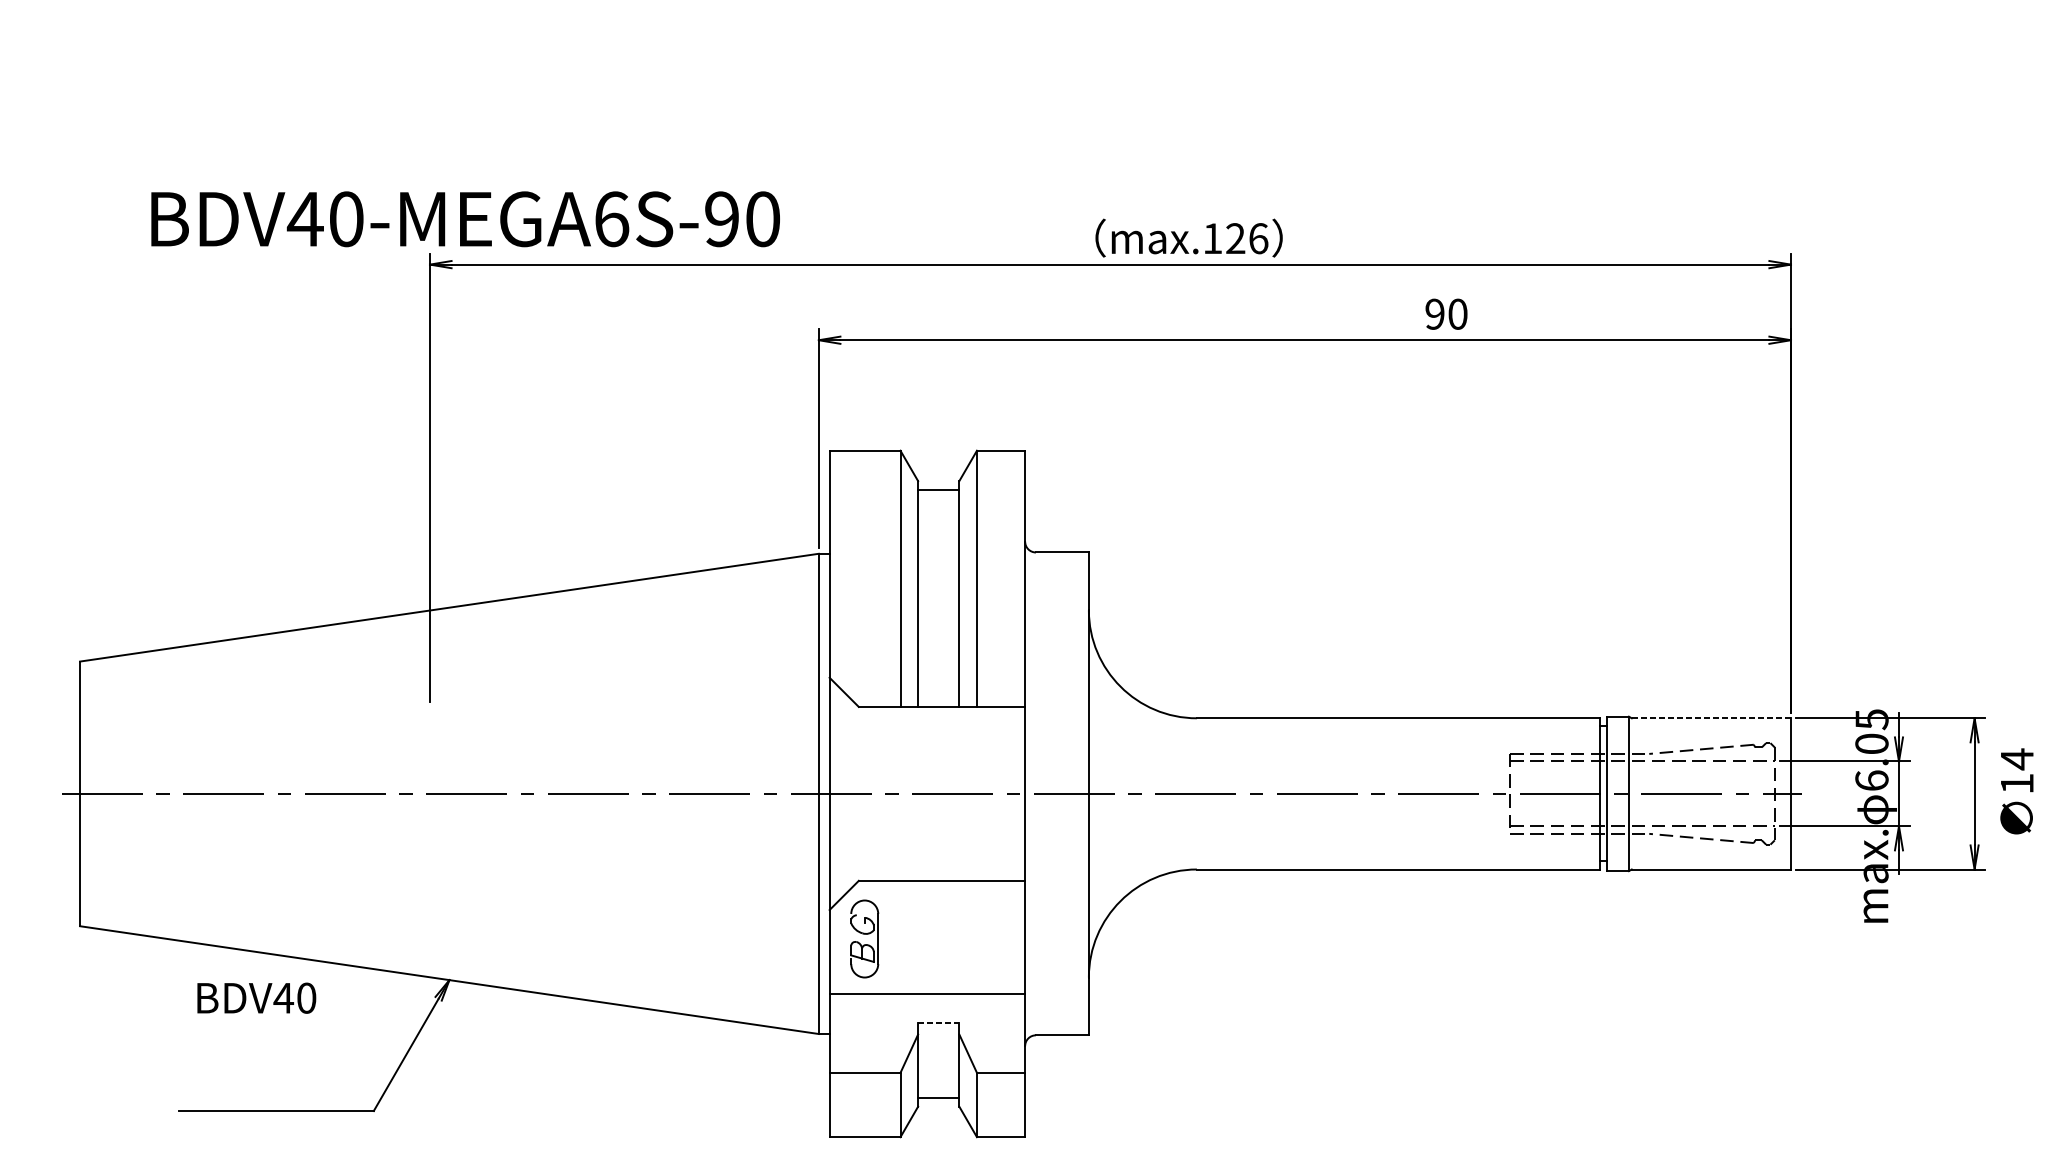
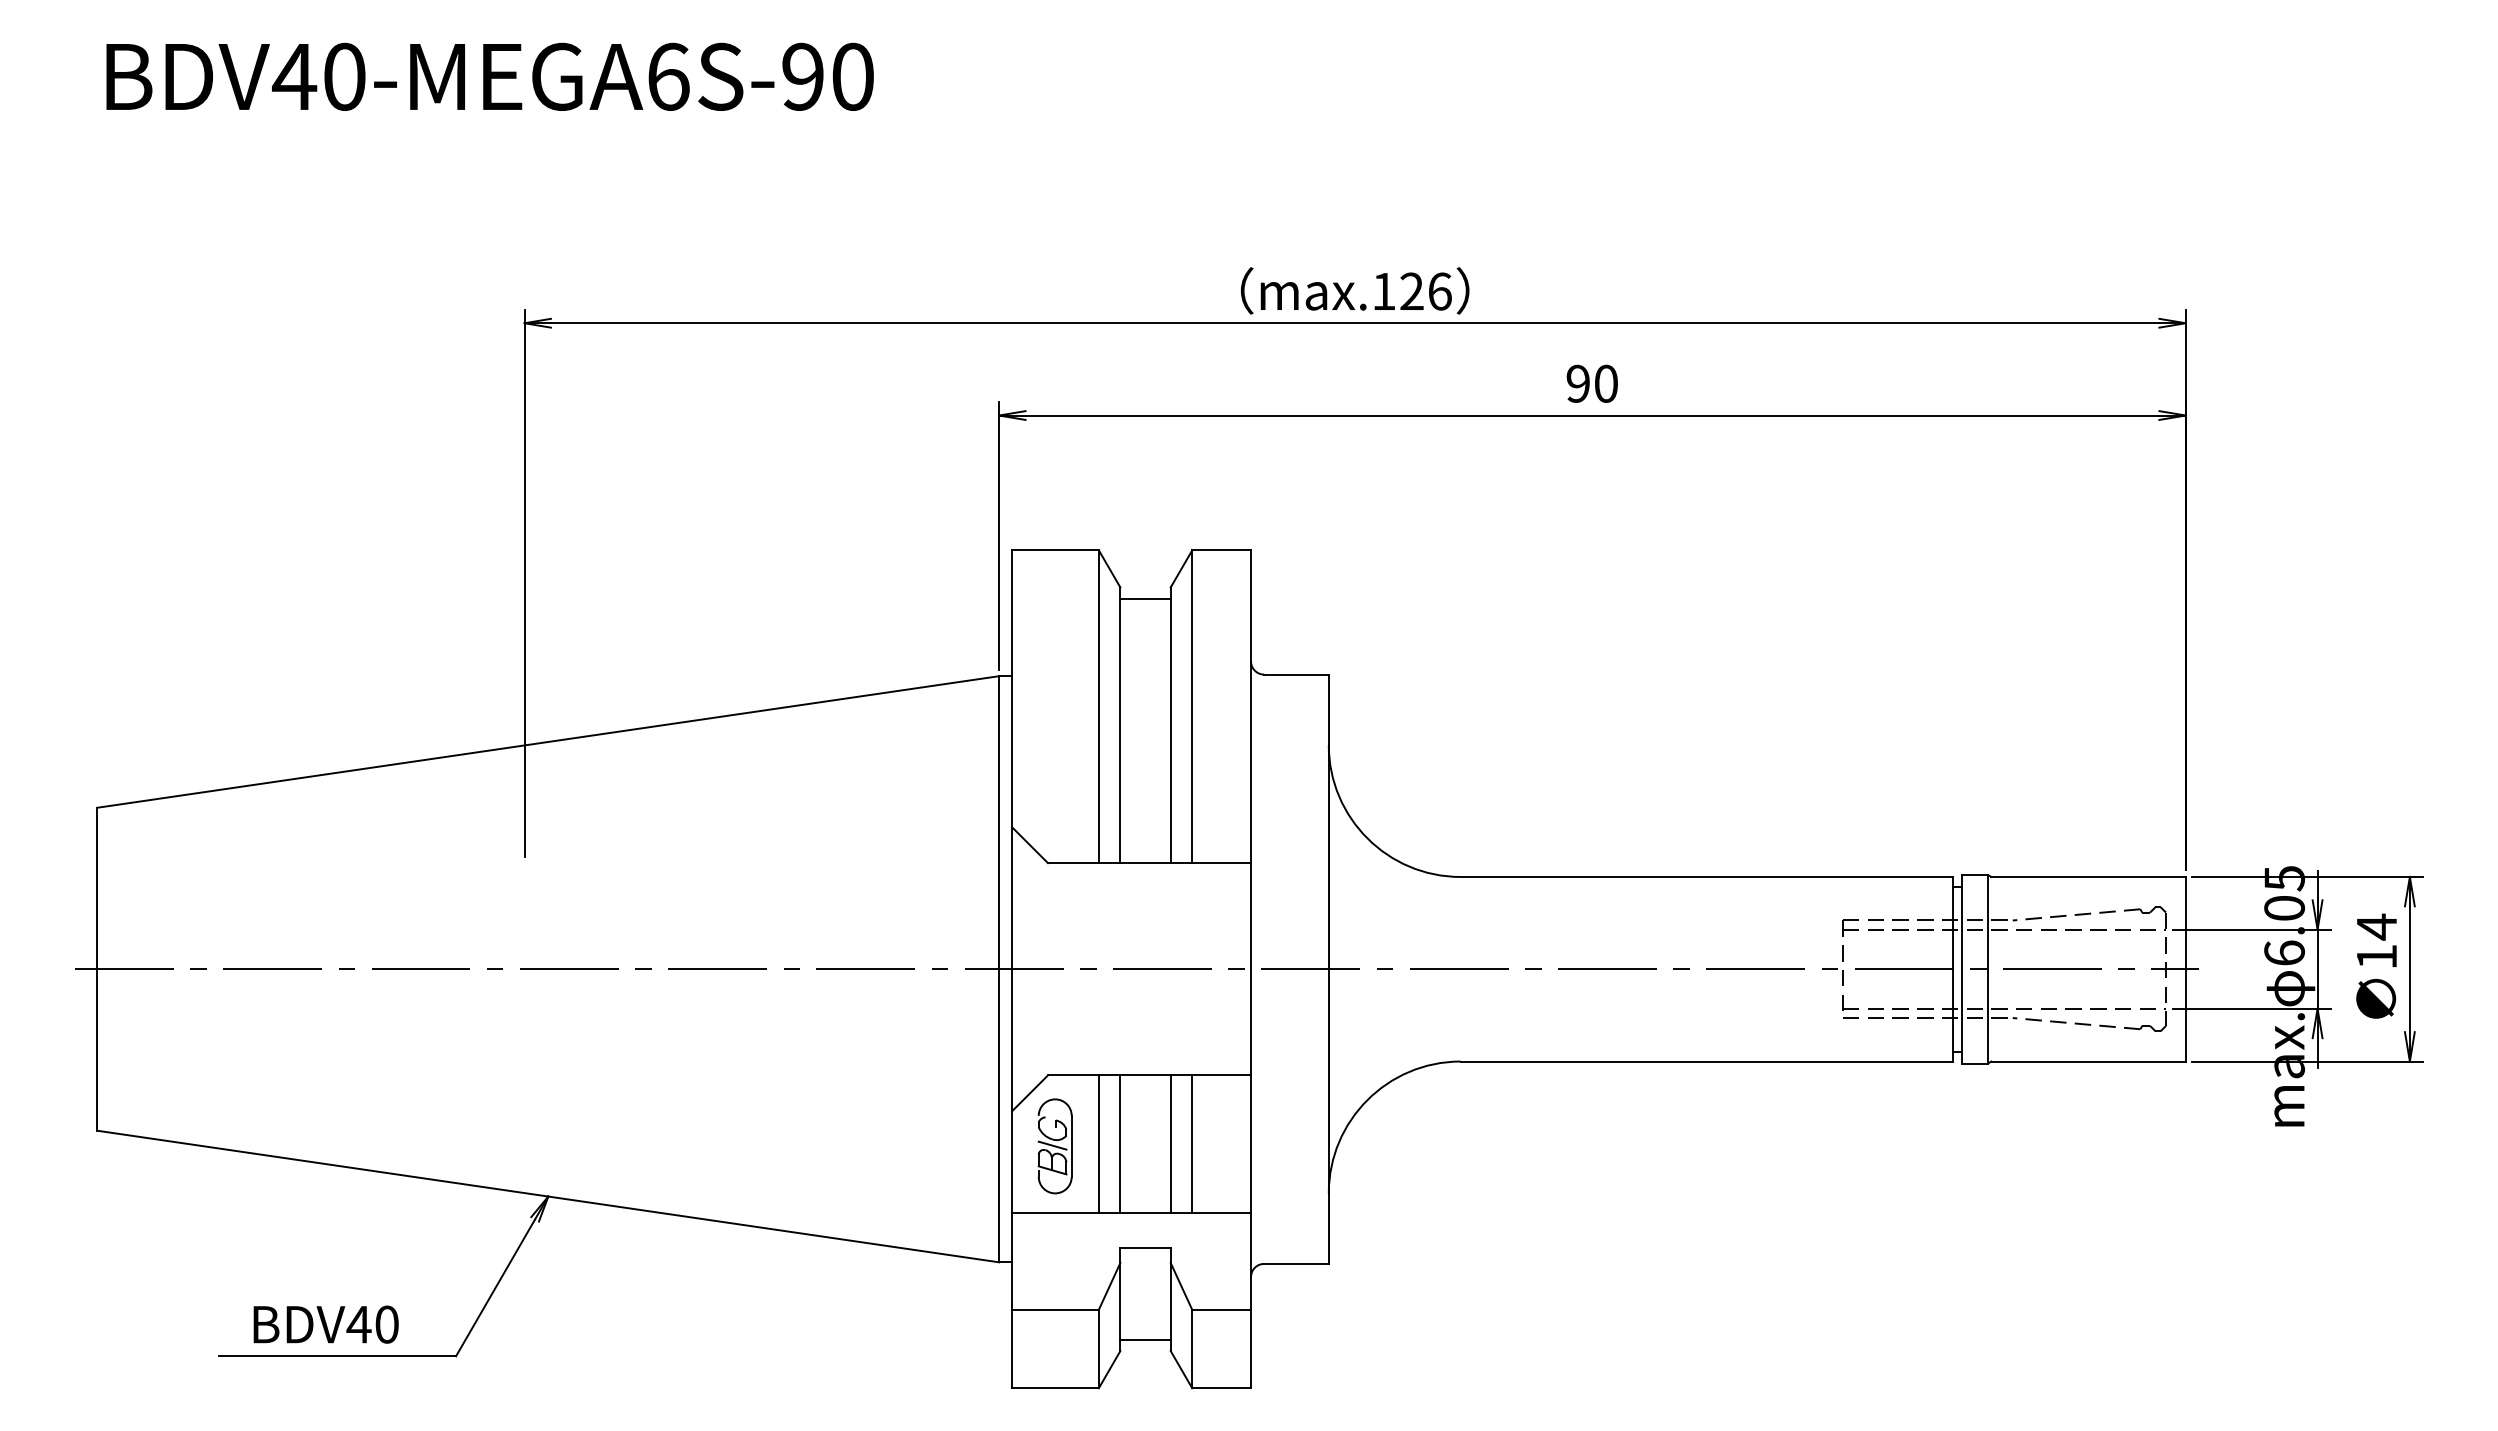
text: (465, 218) -> (489, 76), moved
text: (1188, 237) -> (1354, 290), moved
text: (1445, 313) -> (1591, 383), moved
line: (1711, 717) -> (2088, 876), dashed -> solid
text: (2016, 790) -> (2376, 965), moved
line: (900, 937) -> (1098, 1144), added
line: (918, 937) -> (1120, 1144), added
line: (959, 937) -> (1170, 1144), added
line: (977, 937) -> (1192, 1144), added
line: (862, 938) -> (1052, 1145), added
text: (256, 998) -> (325, 1324), moved
line: (939, 1022) -> (1146, 1248), dashed -> solid

